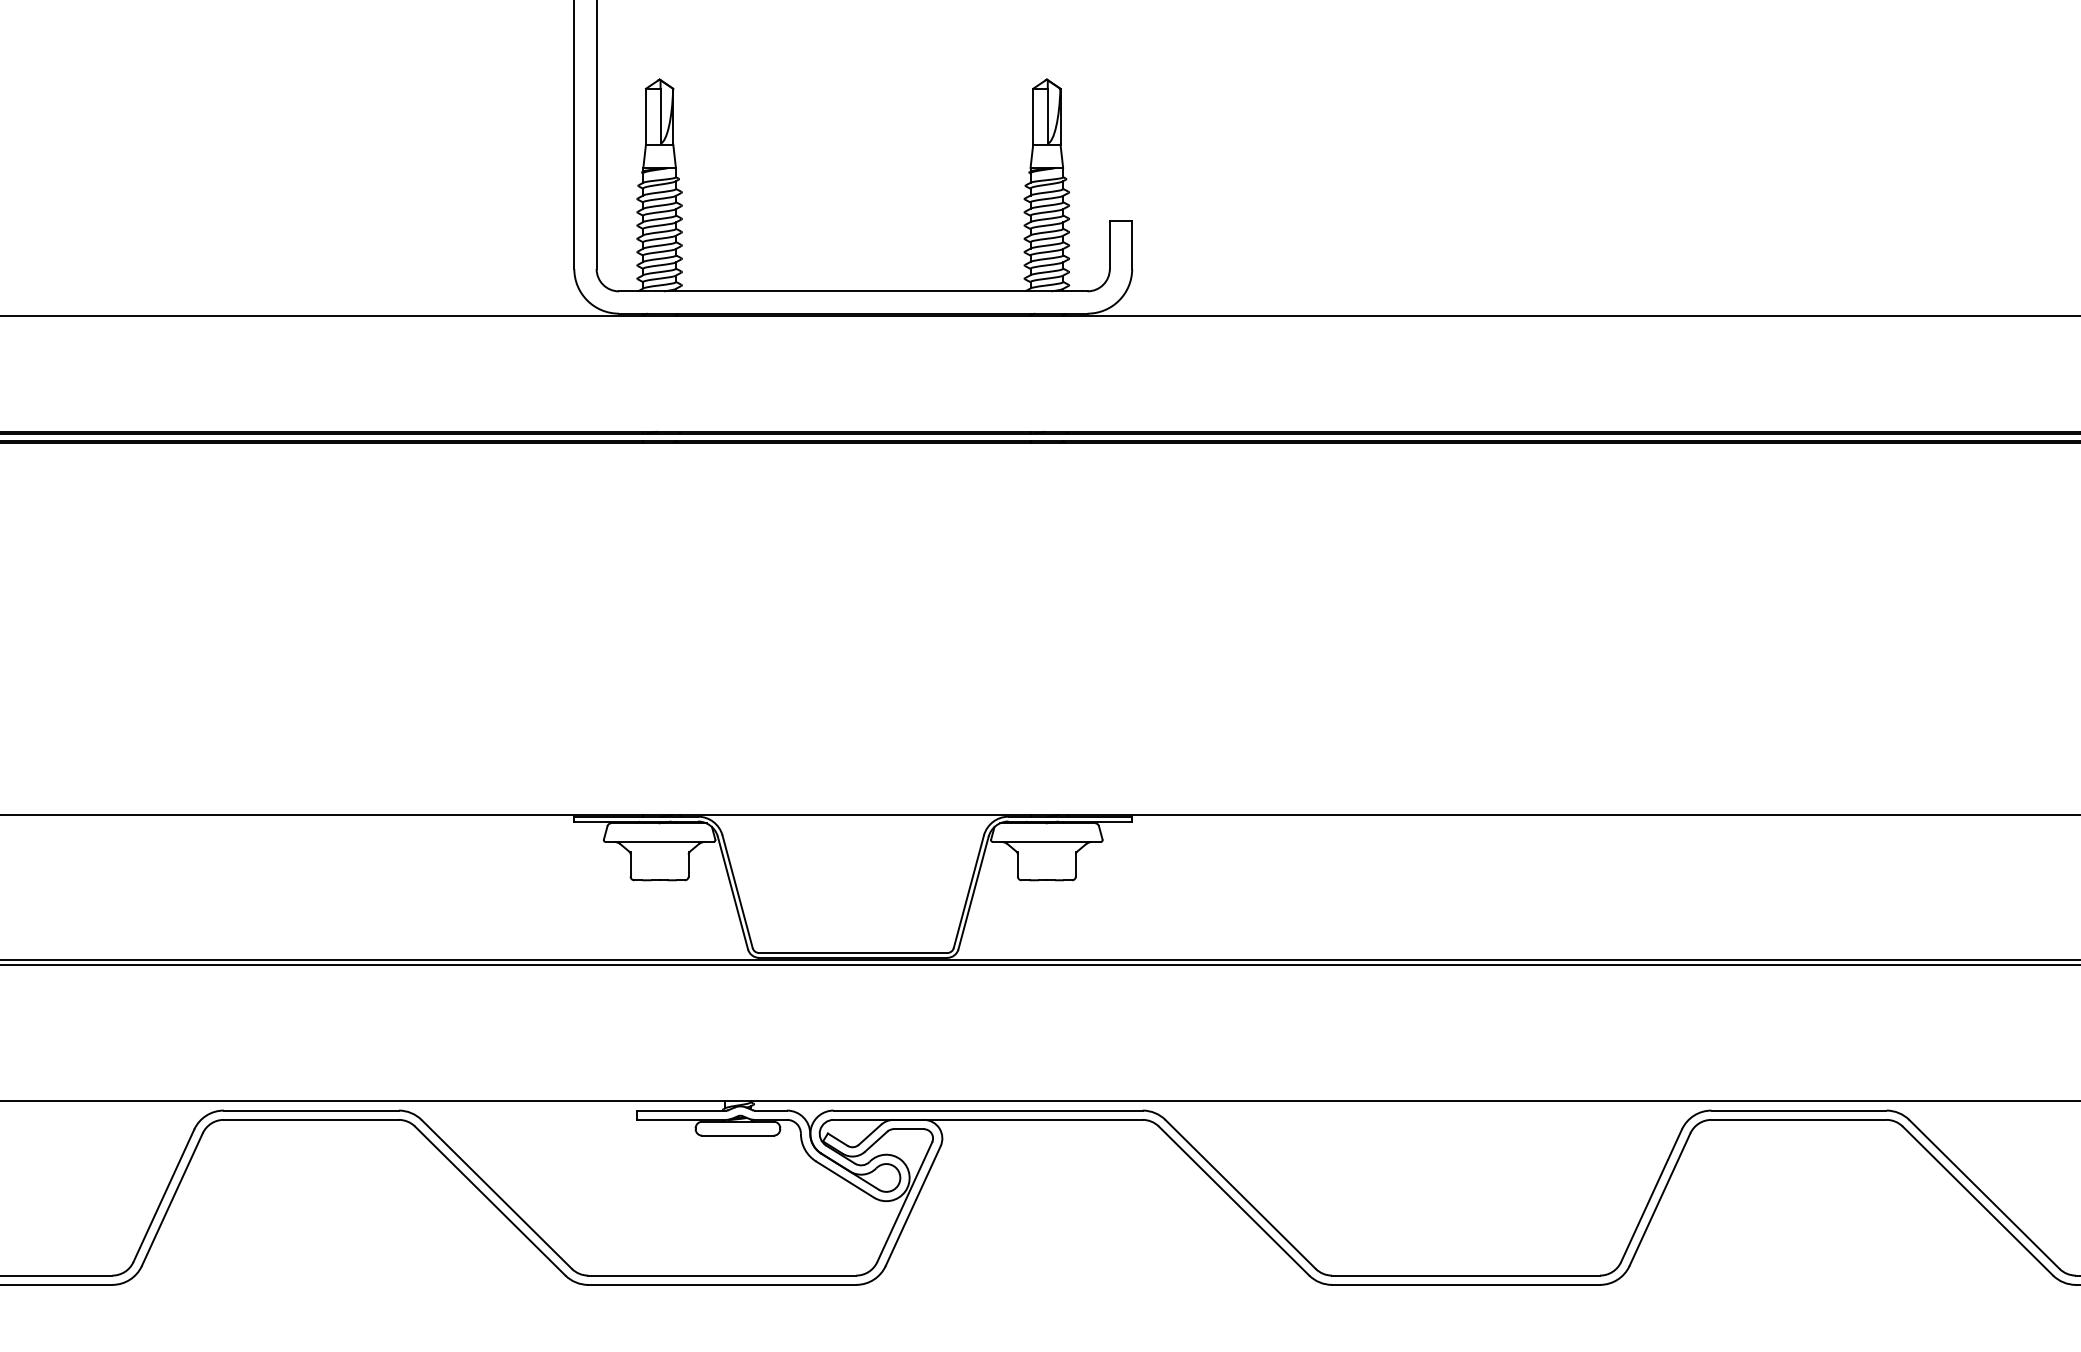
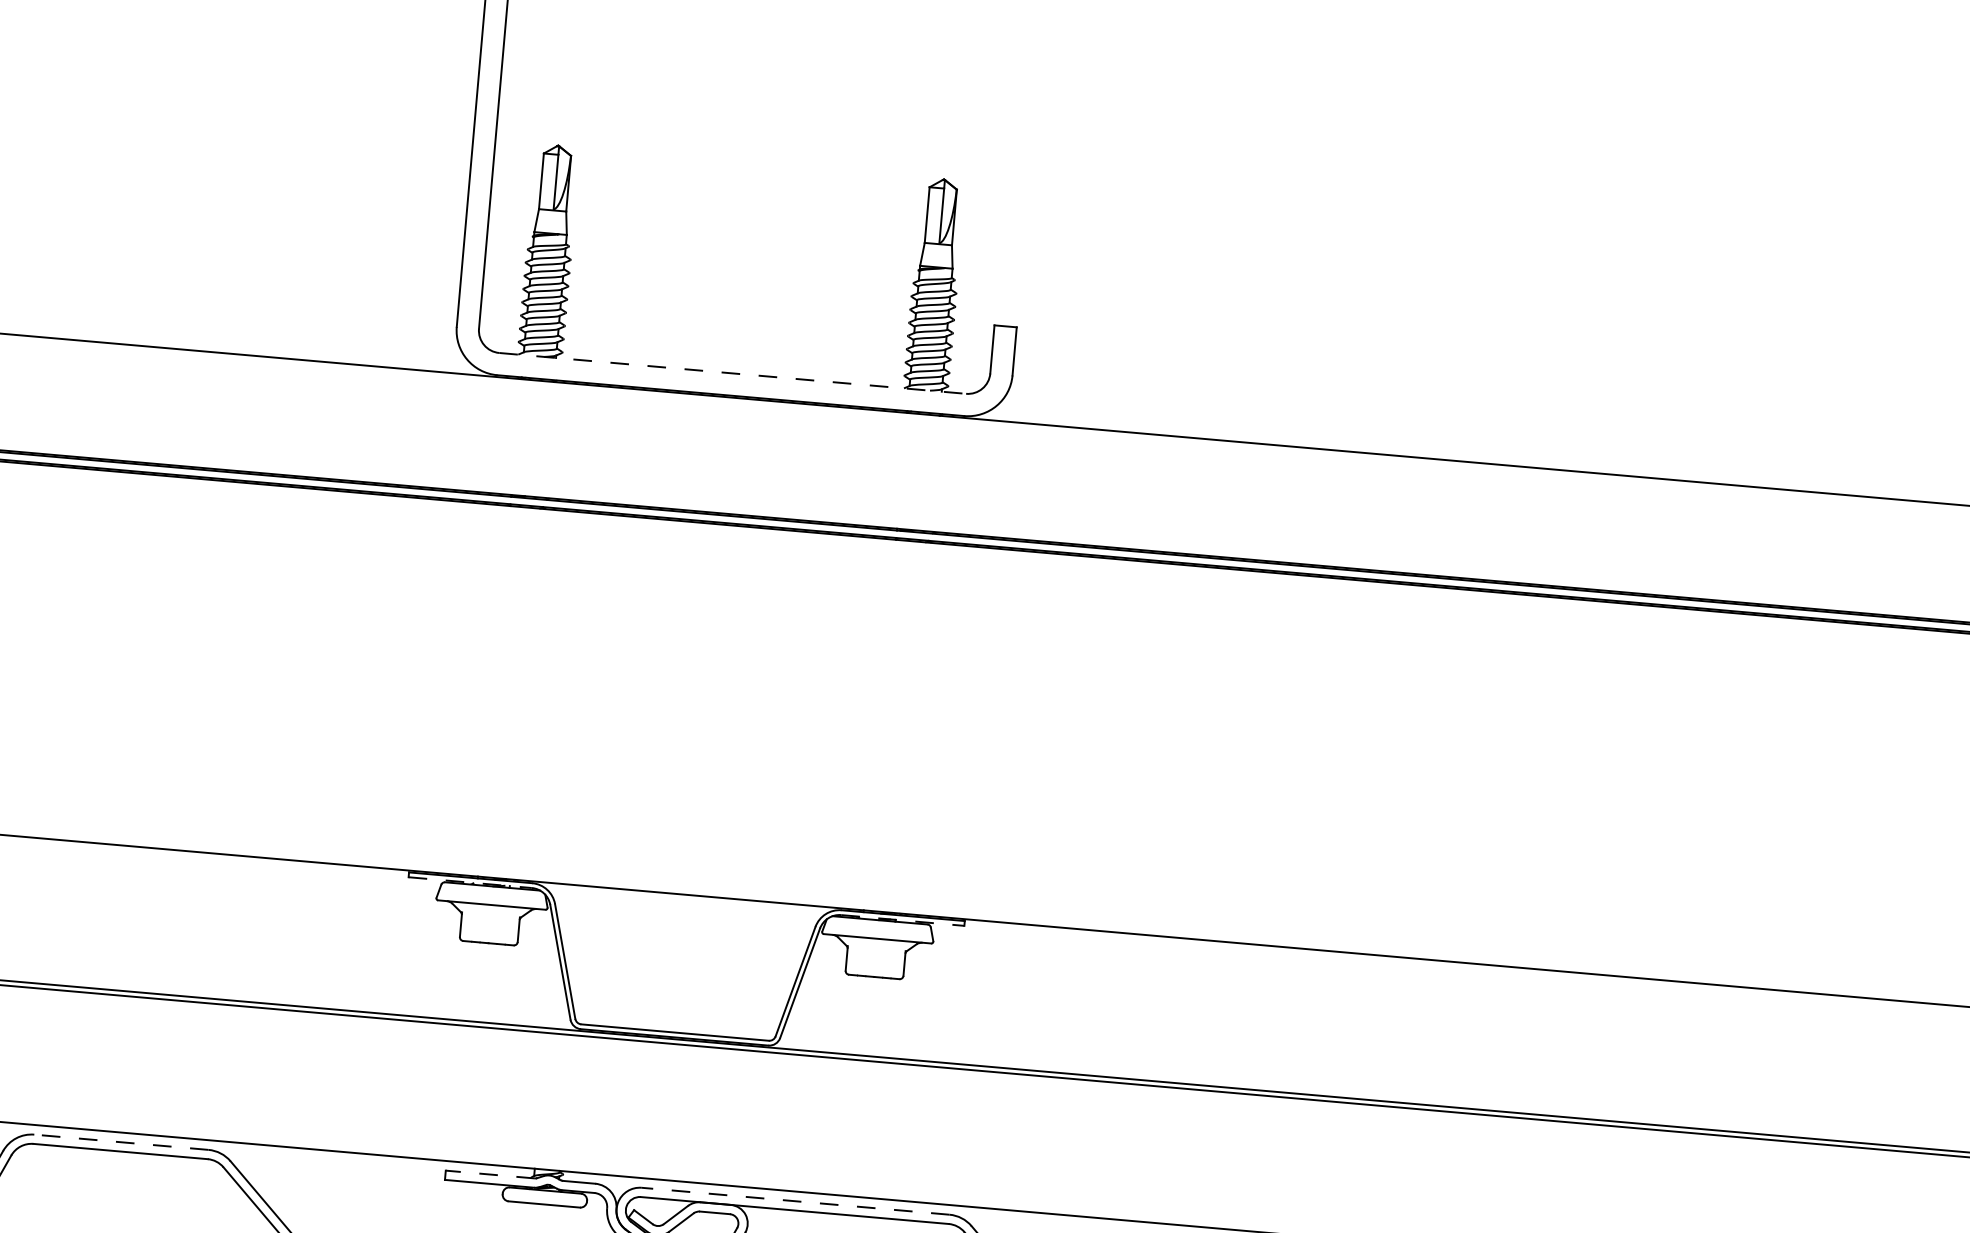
line: (853, 291) -> (732, 373), solid -> dashed
line: (636, 821) -> (470, 882), solid -> dashed
line: (1070, 821) -> (902, 920), solid -> dashed
line: (310, 1110) -> (120, 1142), solid -> dashed
line: (681, 1110) -> (490, 1174), solid -> dashed
line: (987, 1110) -> (795, 1201), solid -> dashed

